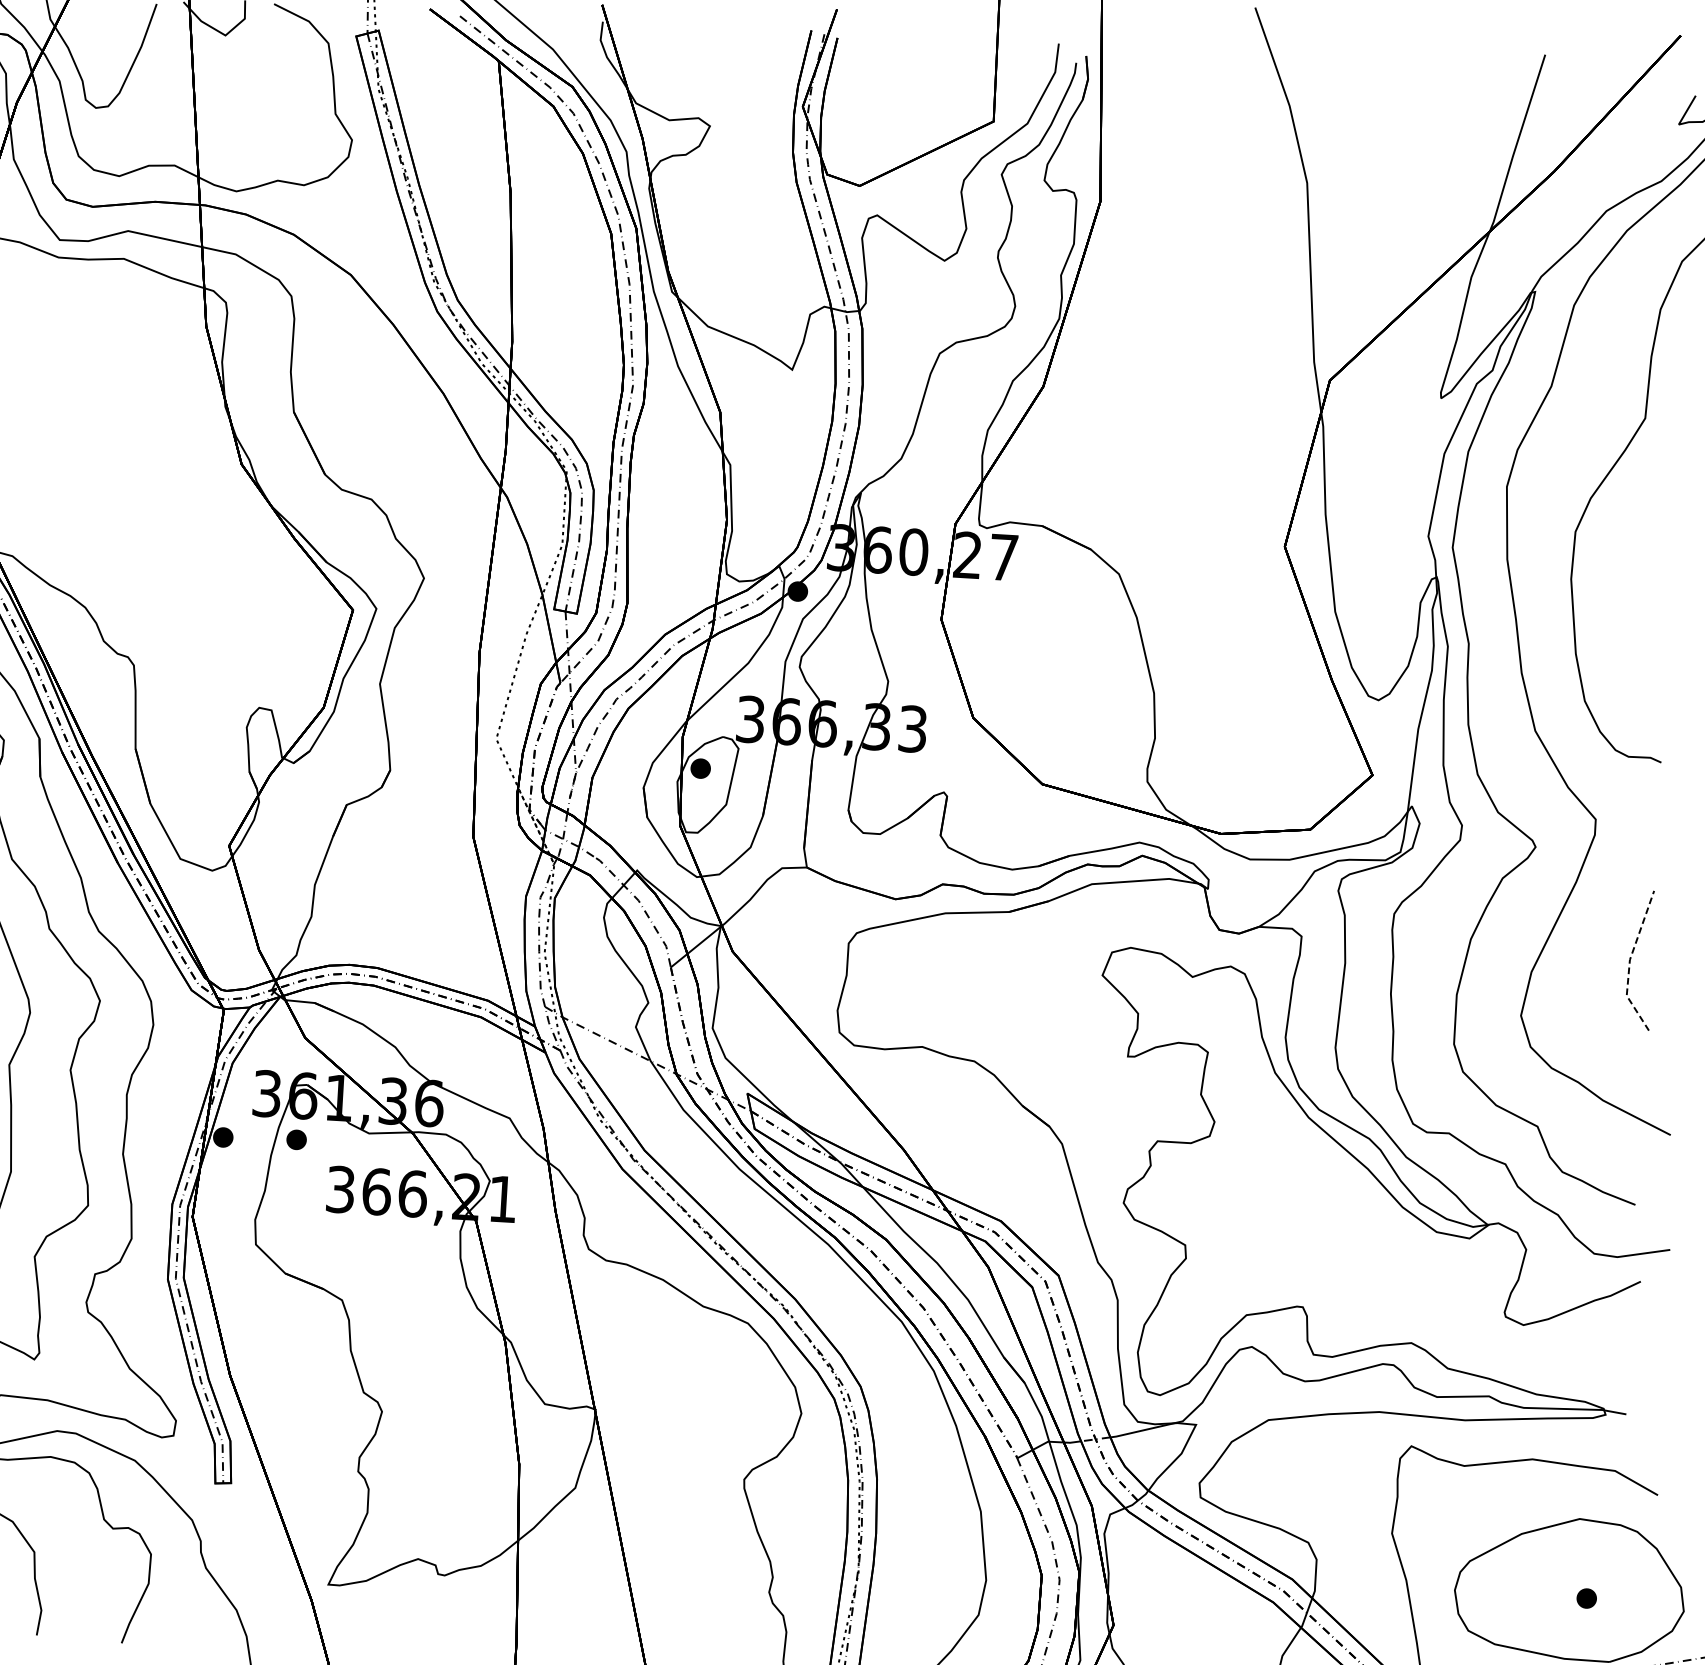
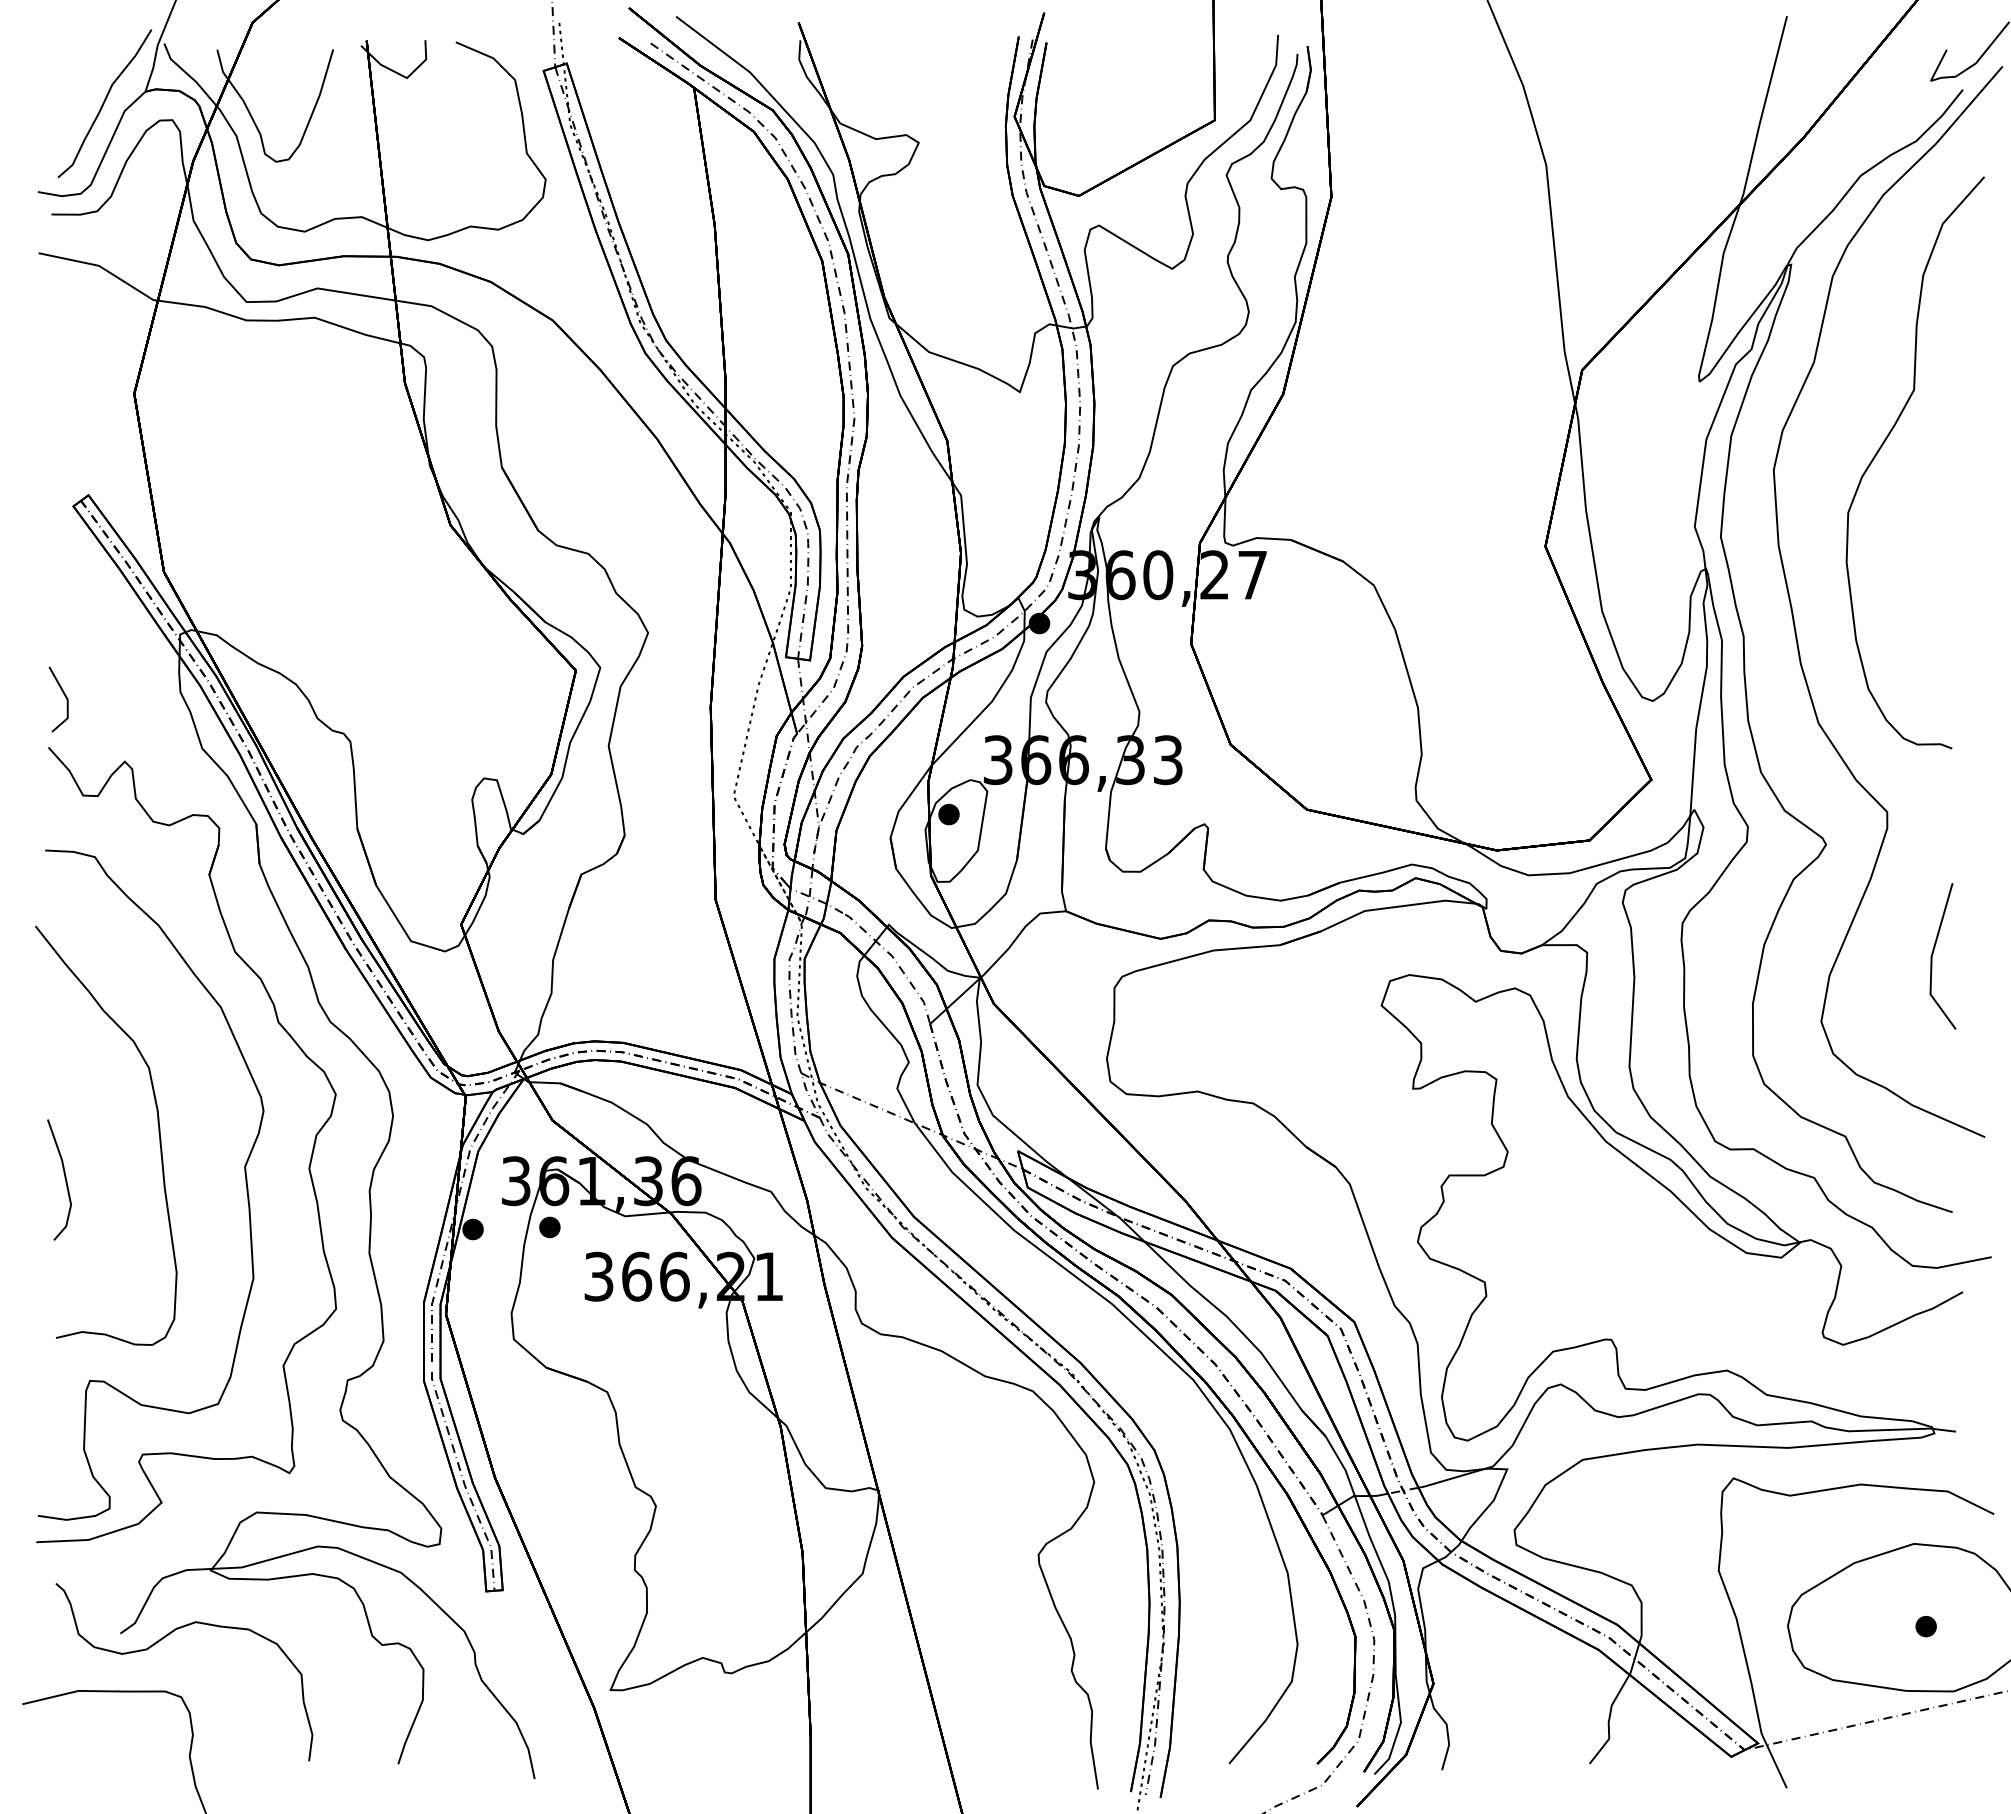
line: (1629, 961) -> (1931, 958), dashed -> solid

